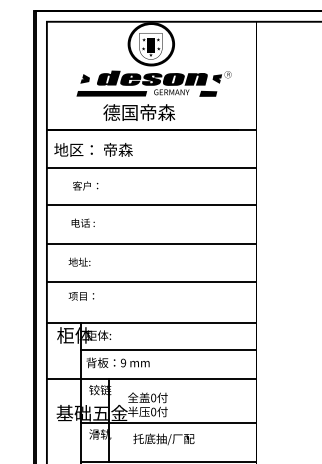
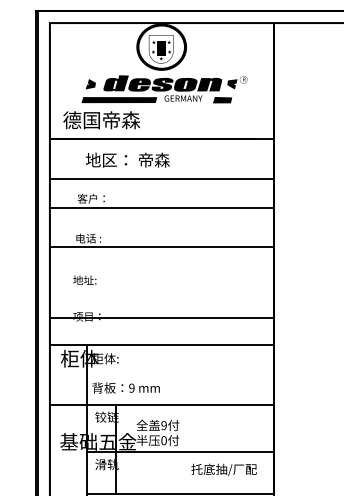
text: (139, 112) -> (101, 120), moved
text: (93, 149) -> (127, 159), moved
line: (152, 205) -> (162, 208), moved
line: (151, 243) -> (161, 247), moved
line: (151, 282) -> (161, 317), moved
line: (168, 350) -> (180, 374), removed
text: (153, 397) -> (163, 425), 0 -> 9
text: (163, 439) -> (223, 469), moved

